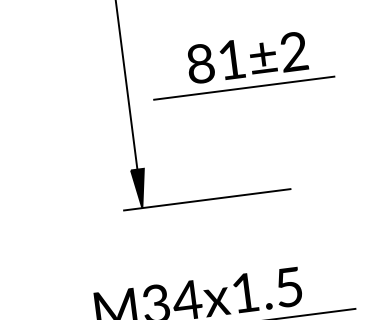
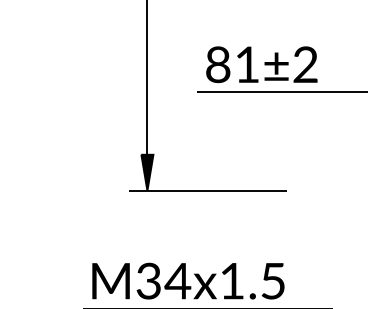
line: (244, 87) -> (282, 91), moved

